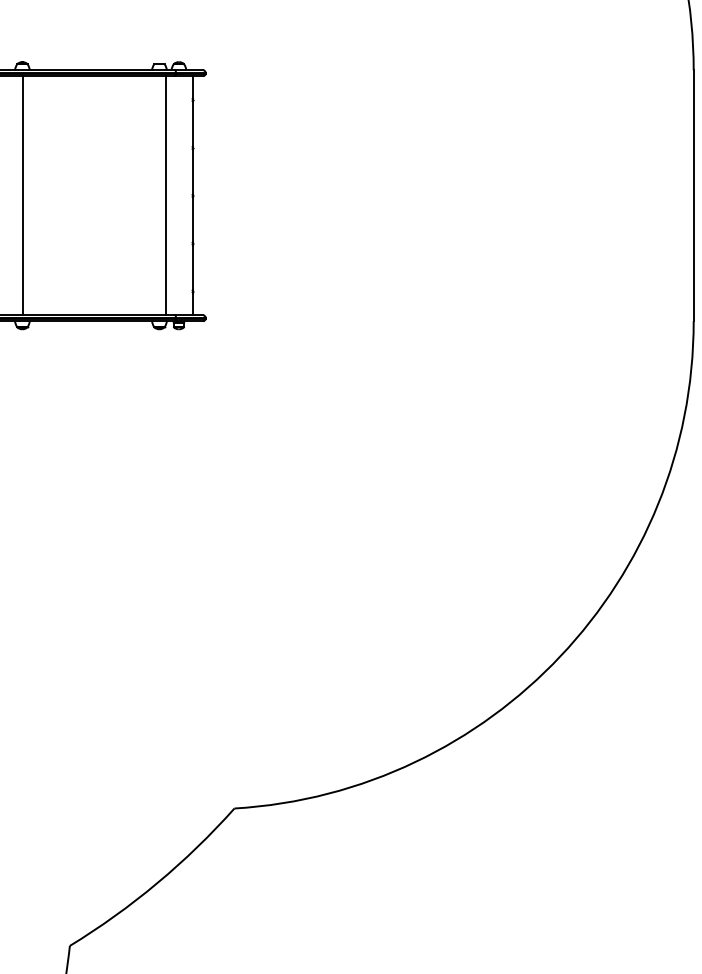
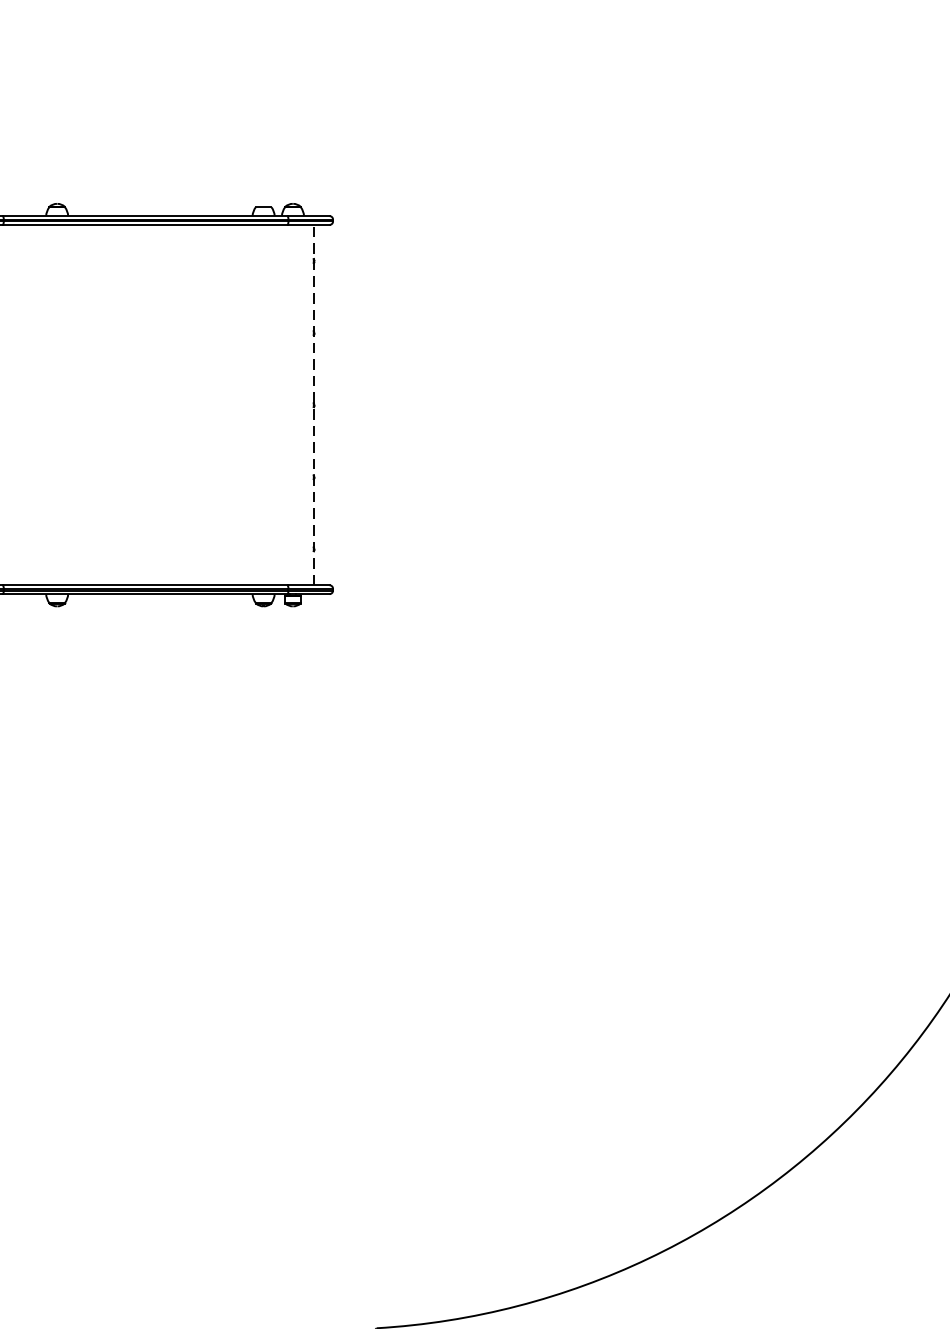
line: (22, 195) -> (57, 404), removed
line: (166, 195) -> (274, 404), removed
line: (192, 195) -> (313, 404), solid -> dashed

